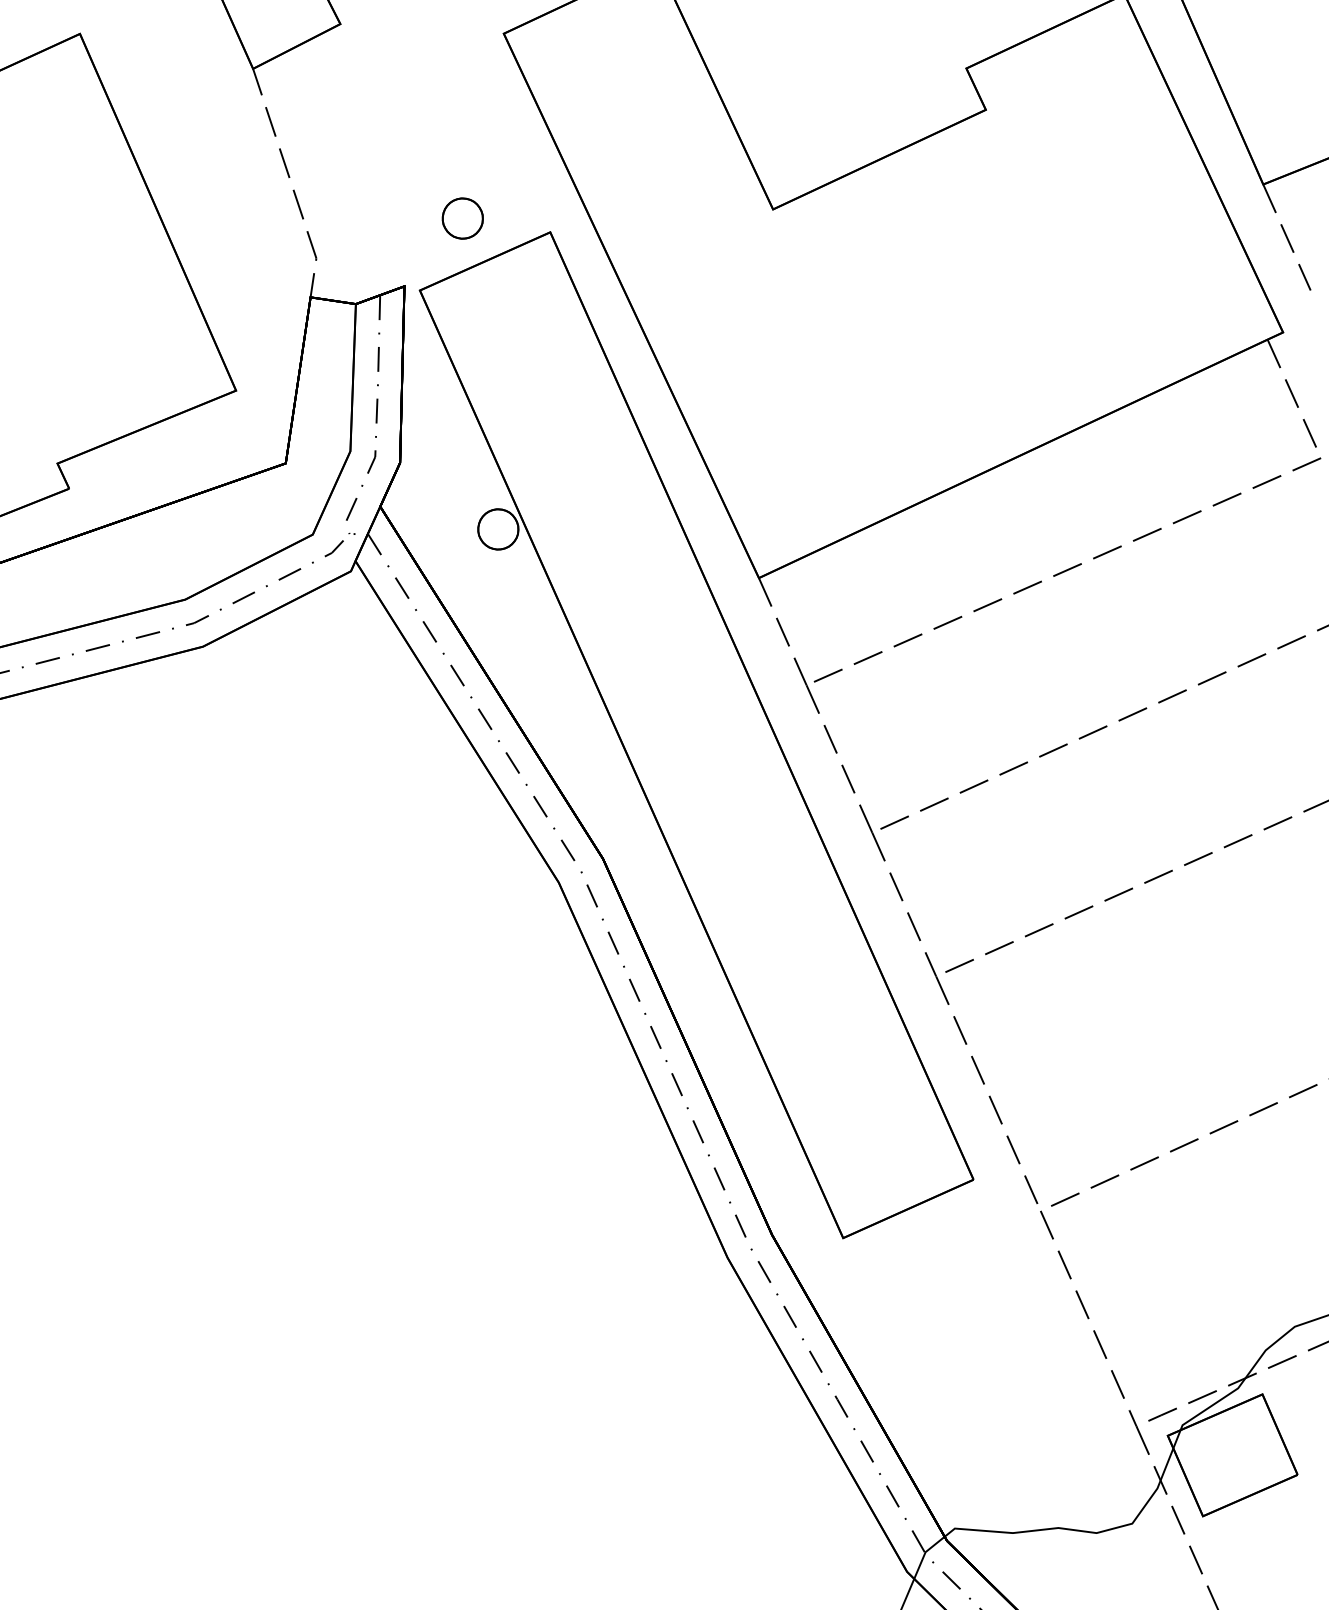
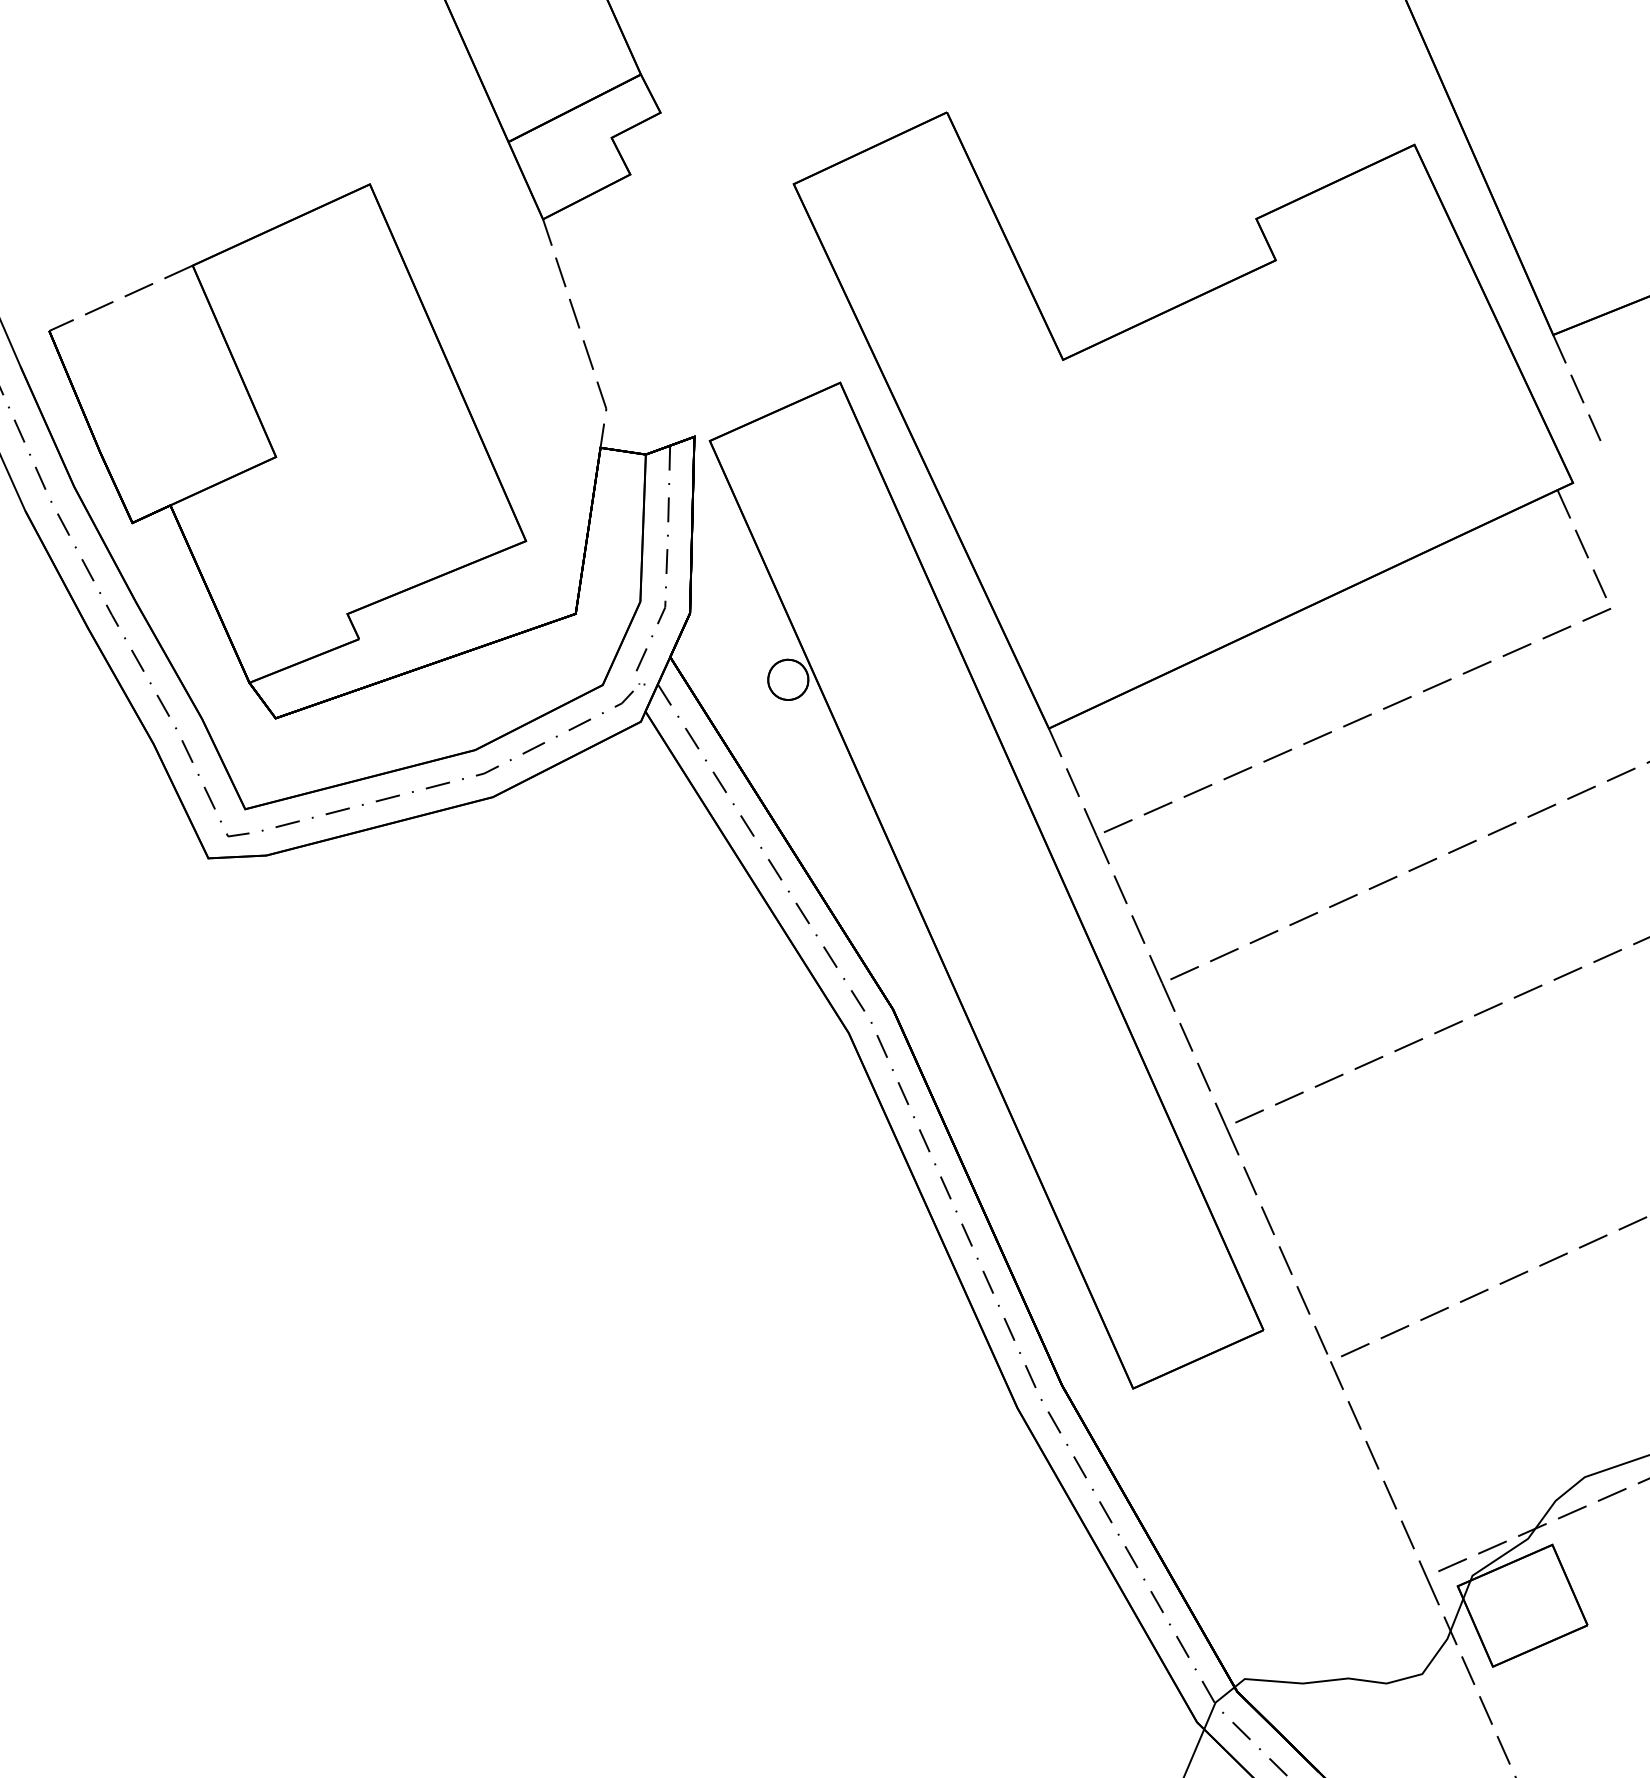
part: (462, 219) -> (752, 369), removed

